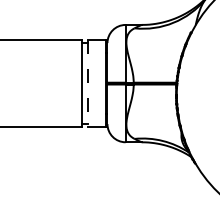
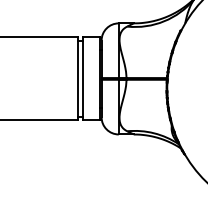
line: (87, 83) -> (82, 78), dashed -> solid

